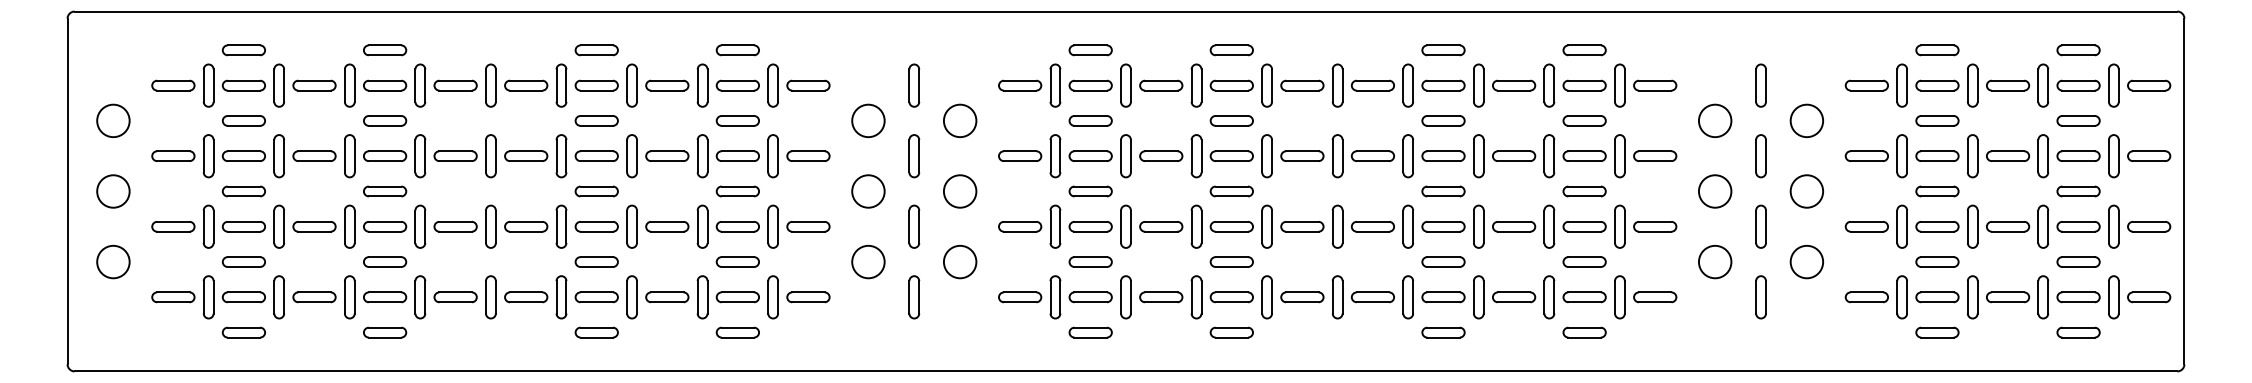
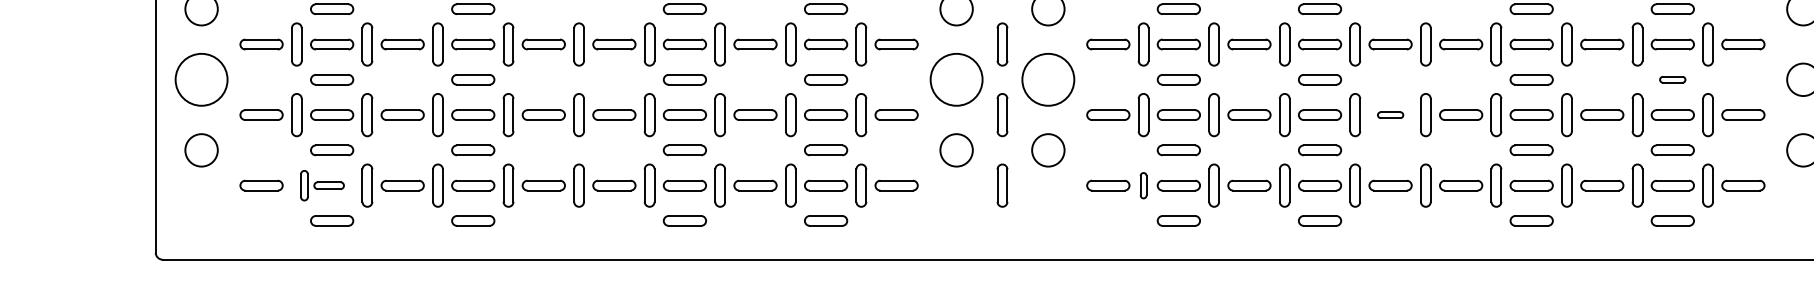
circle: (113, 191) -> (201, 79), size x1.6
circle: (868, 191) -> (956, 79), size x1.6
circle: (959, 191) -> (1047, 79), size x1.6
part: (1584, 191) -> (1672, 79), size x0.6
part: (1302, 226) -> (1390, 114), size x0.6
part: (233, 297) -> (321, 185), size x0.7
part: (1055, 297) -> (1143, 185), size x0.6

